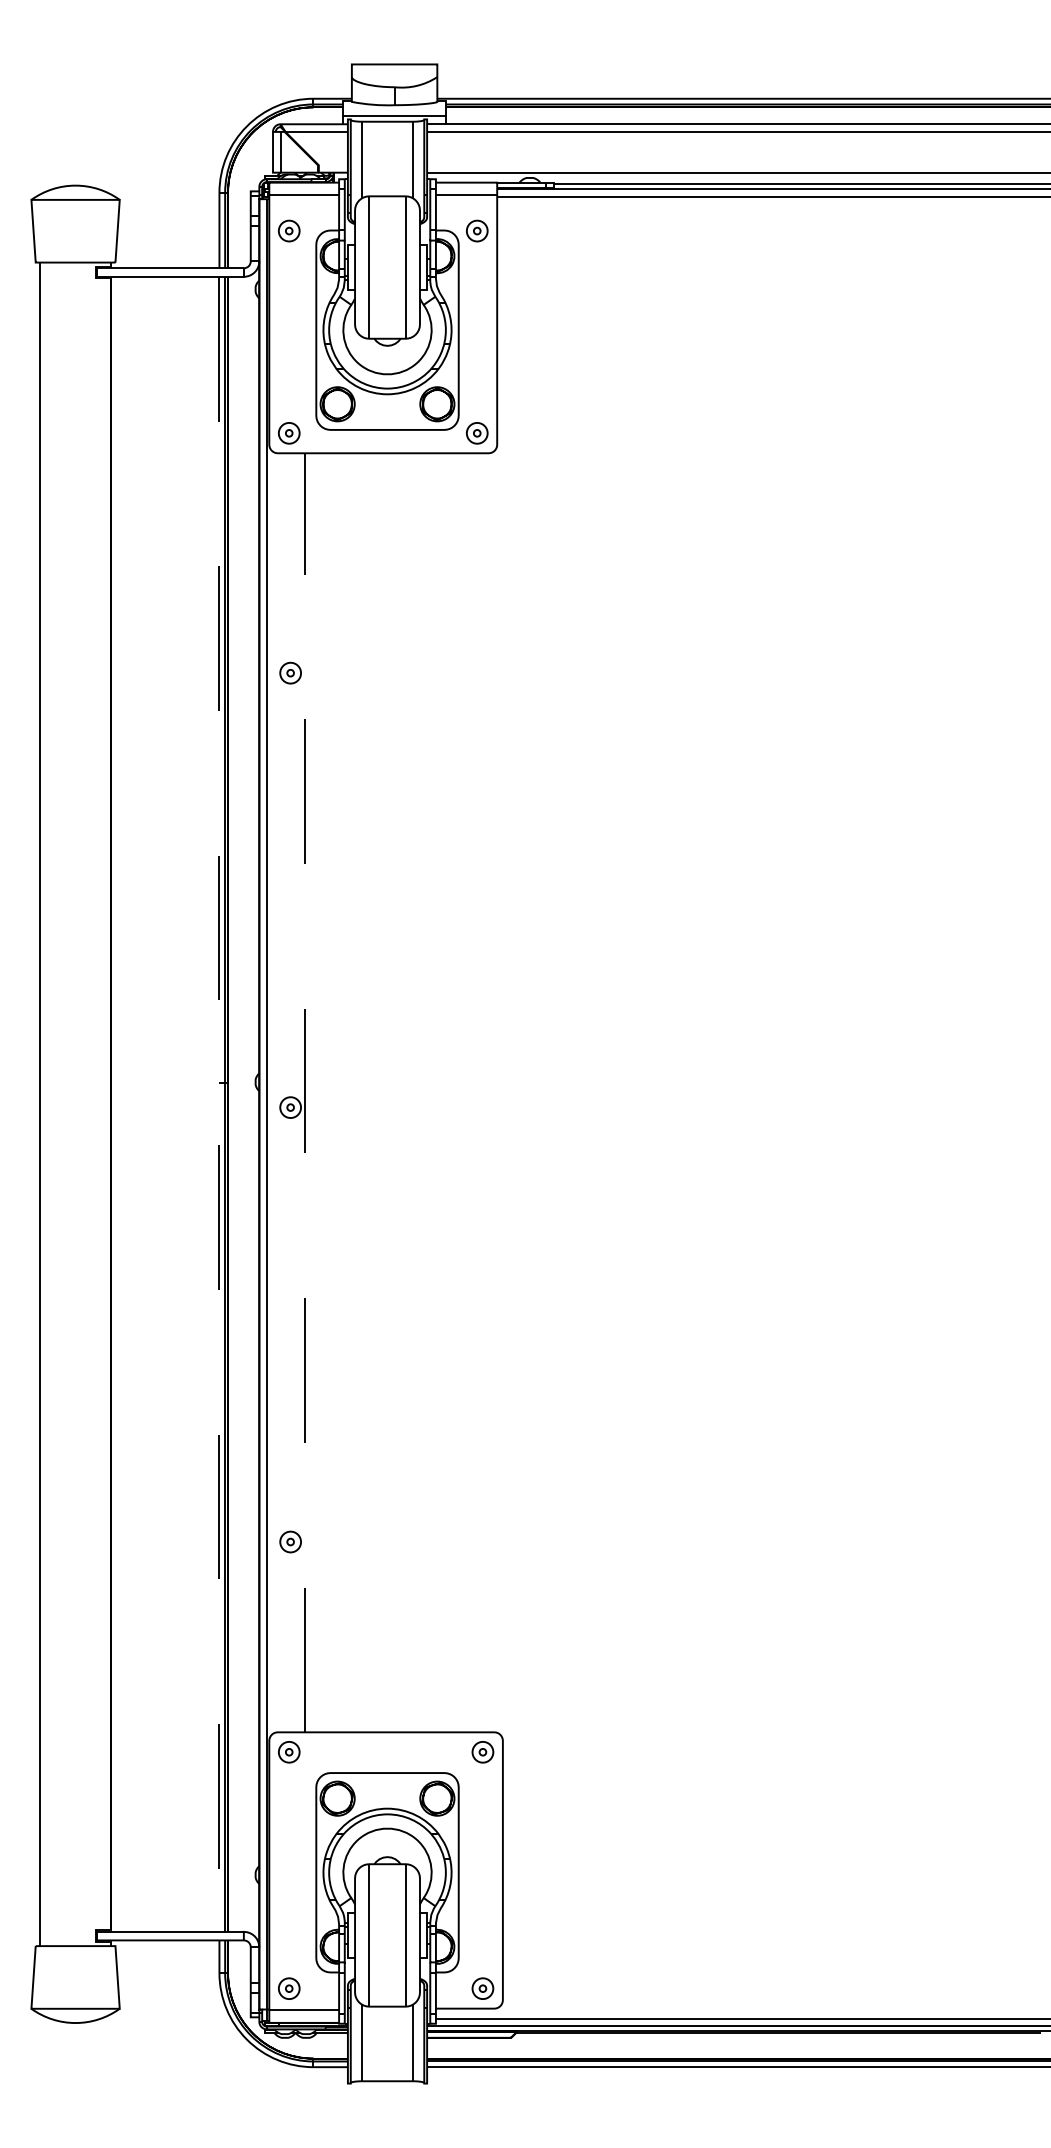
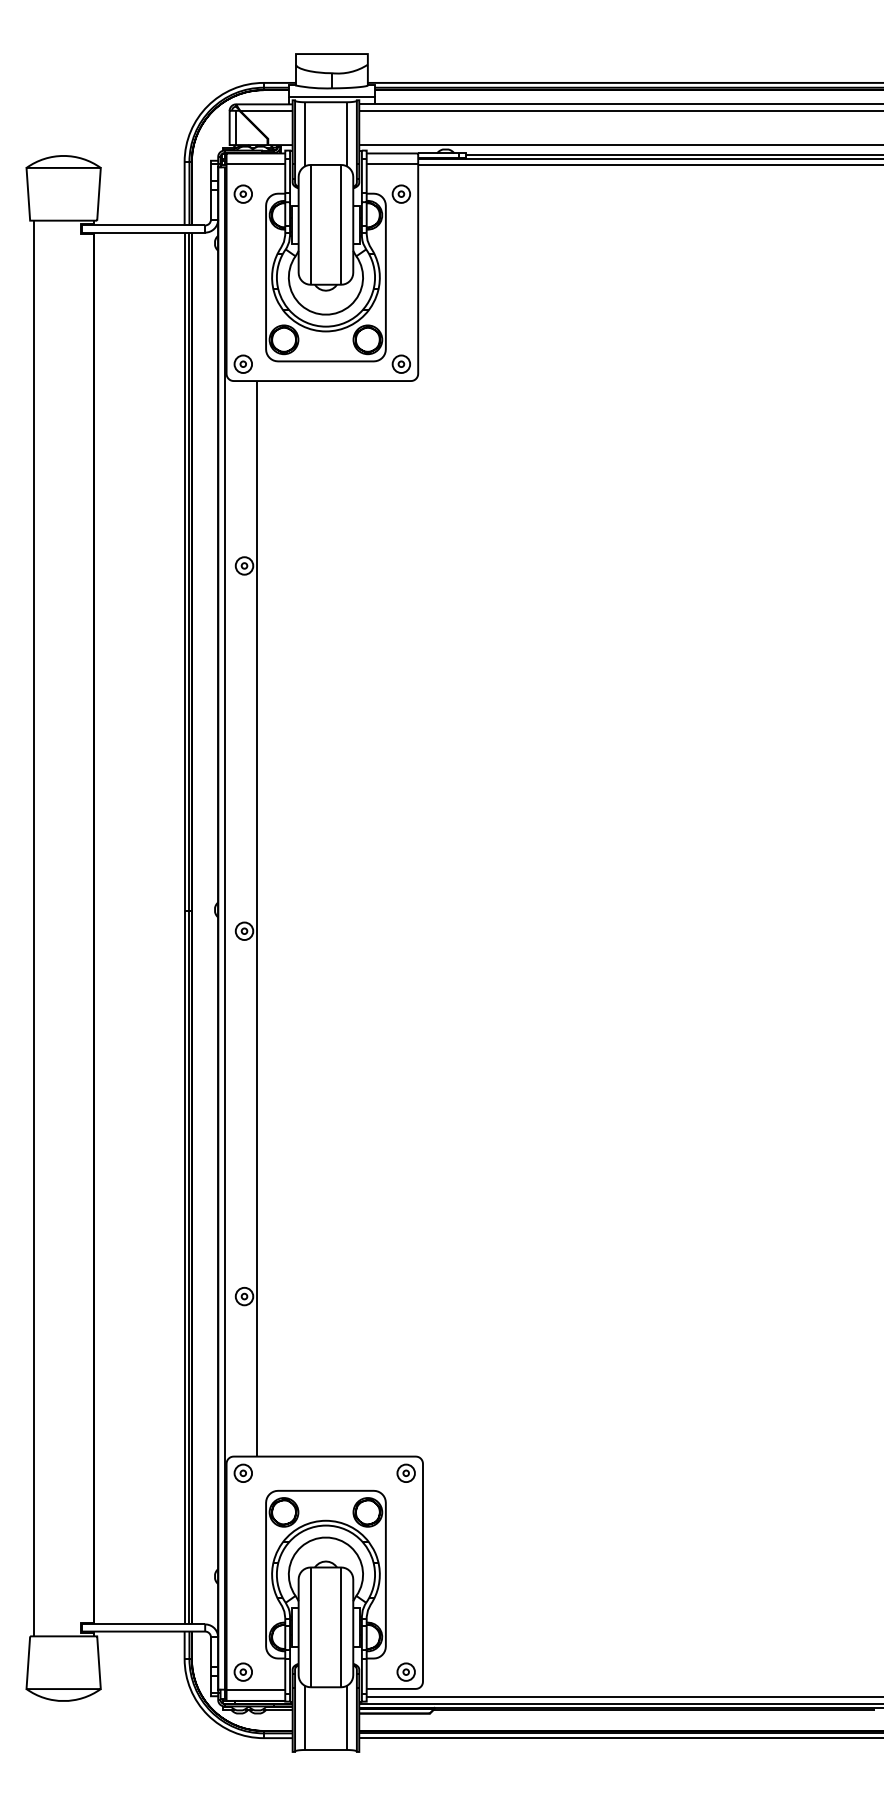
line: (304, 1092) -> (256, 918), dashed -> solid
line: (219, 1103) -> (184, 927), dashed -> solid

